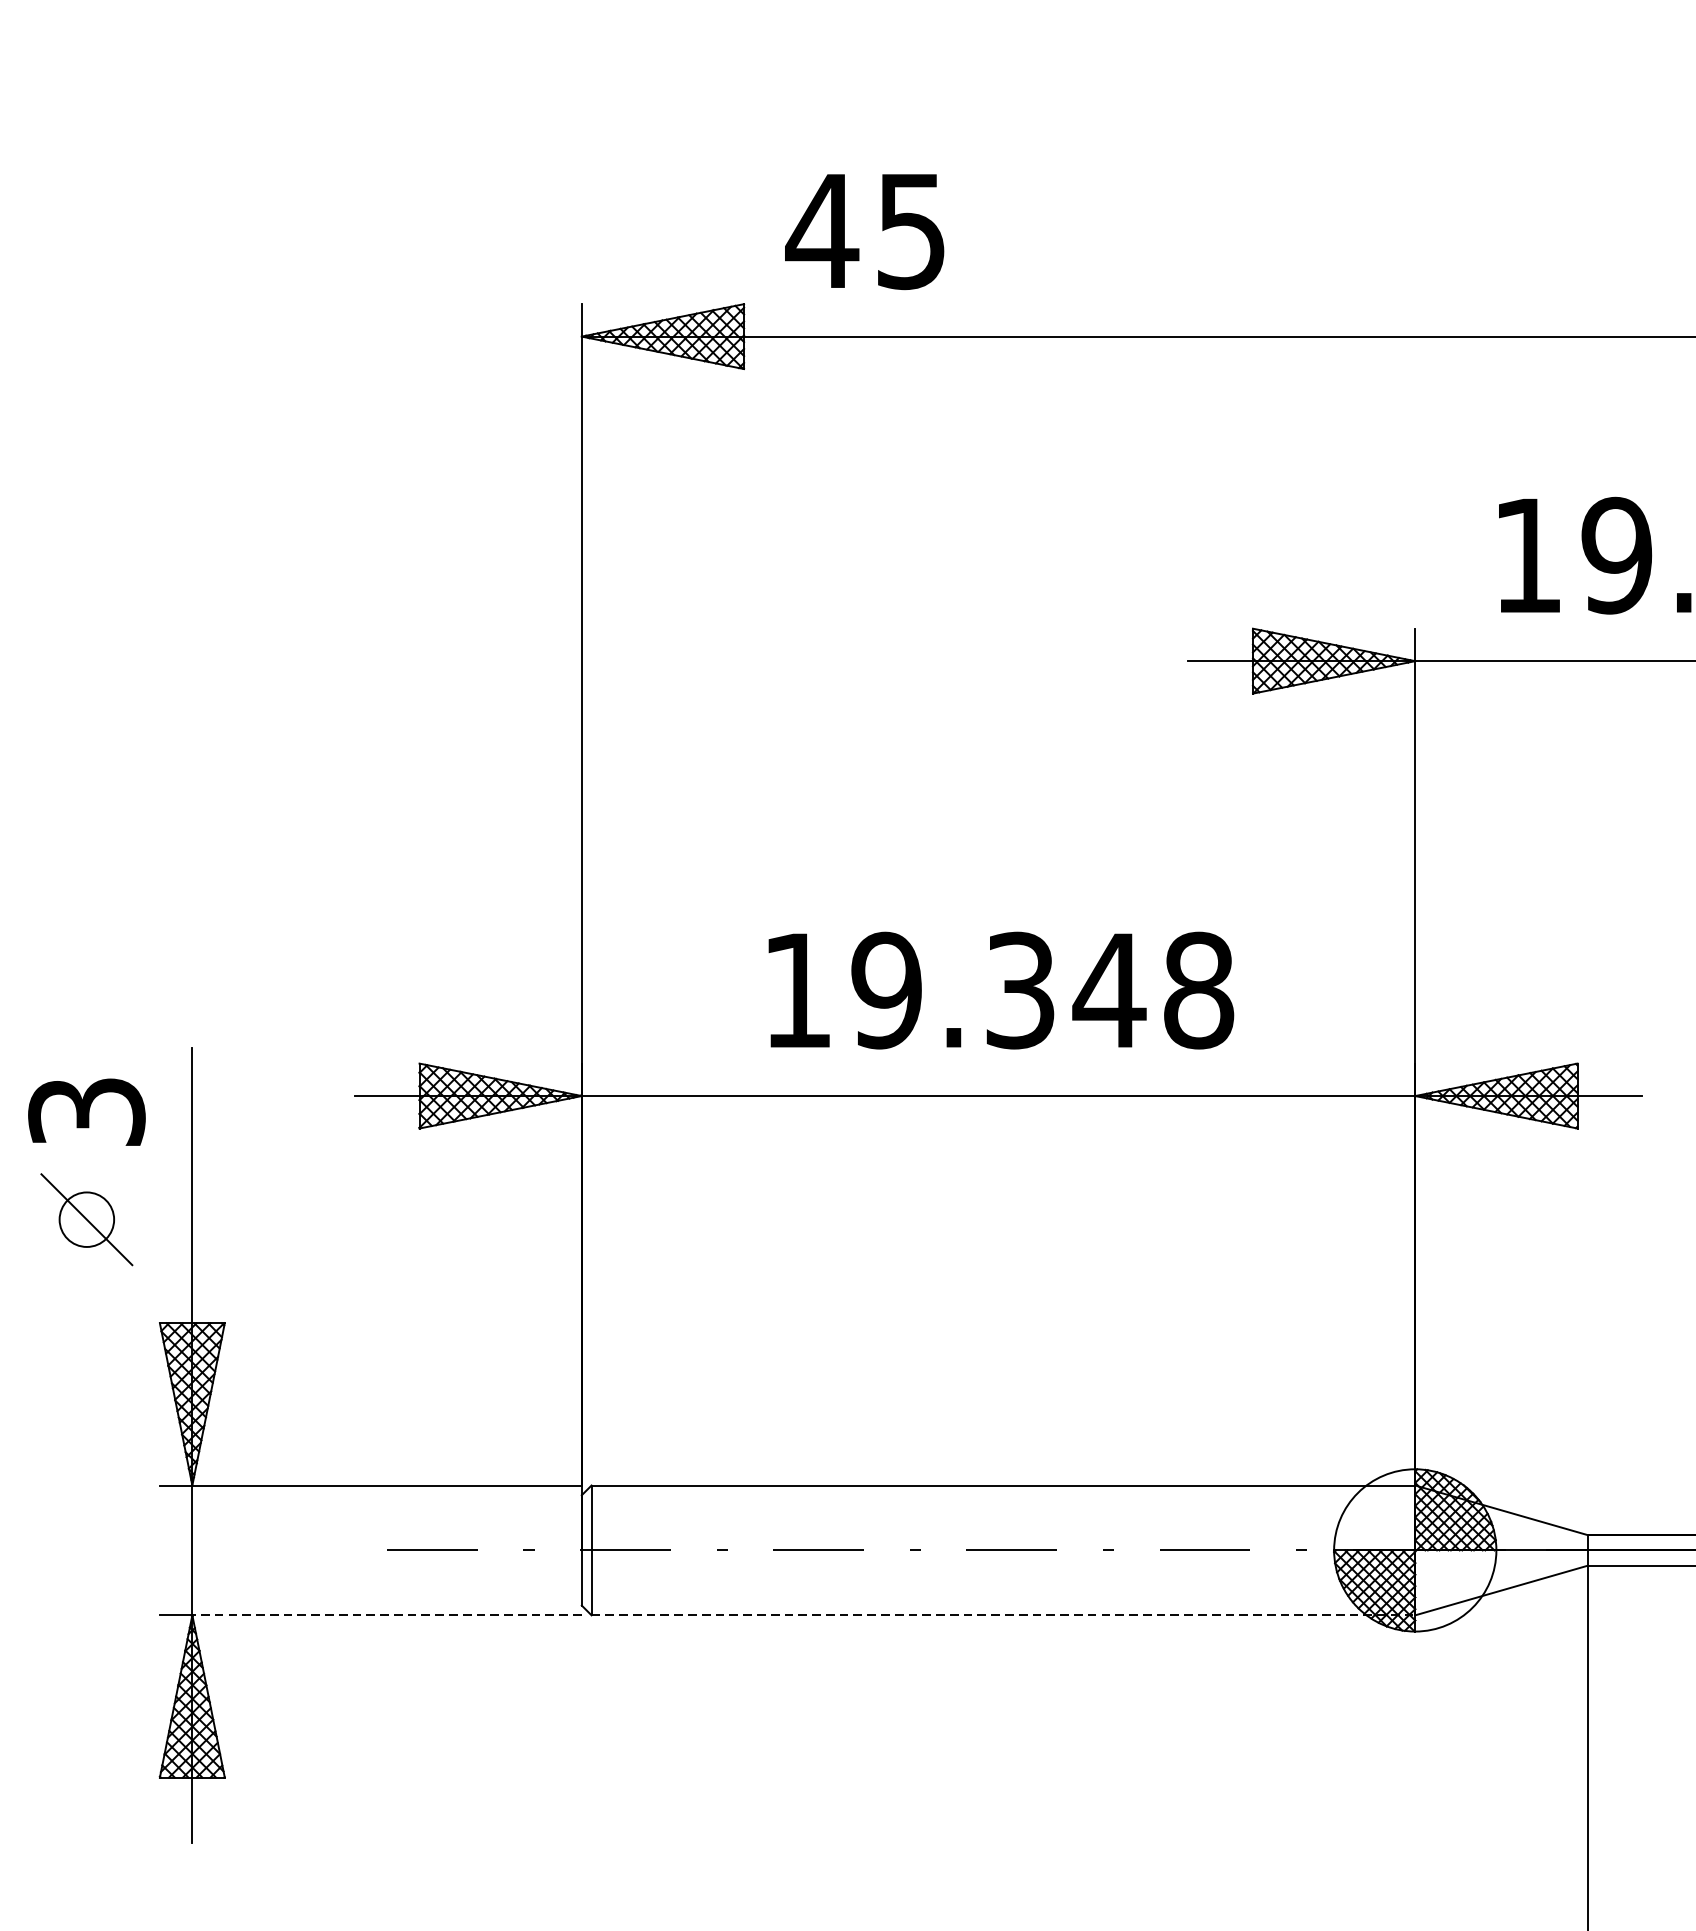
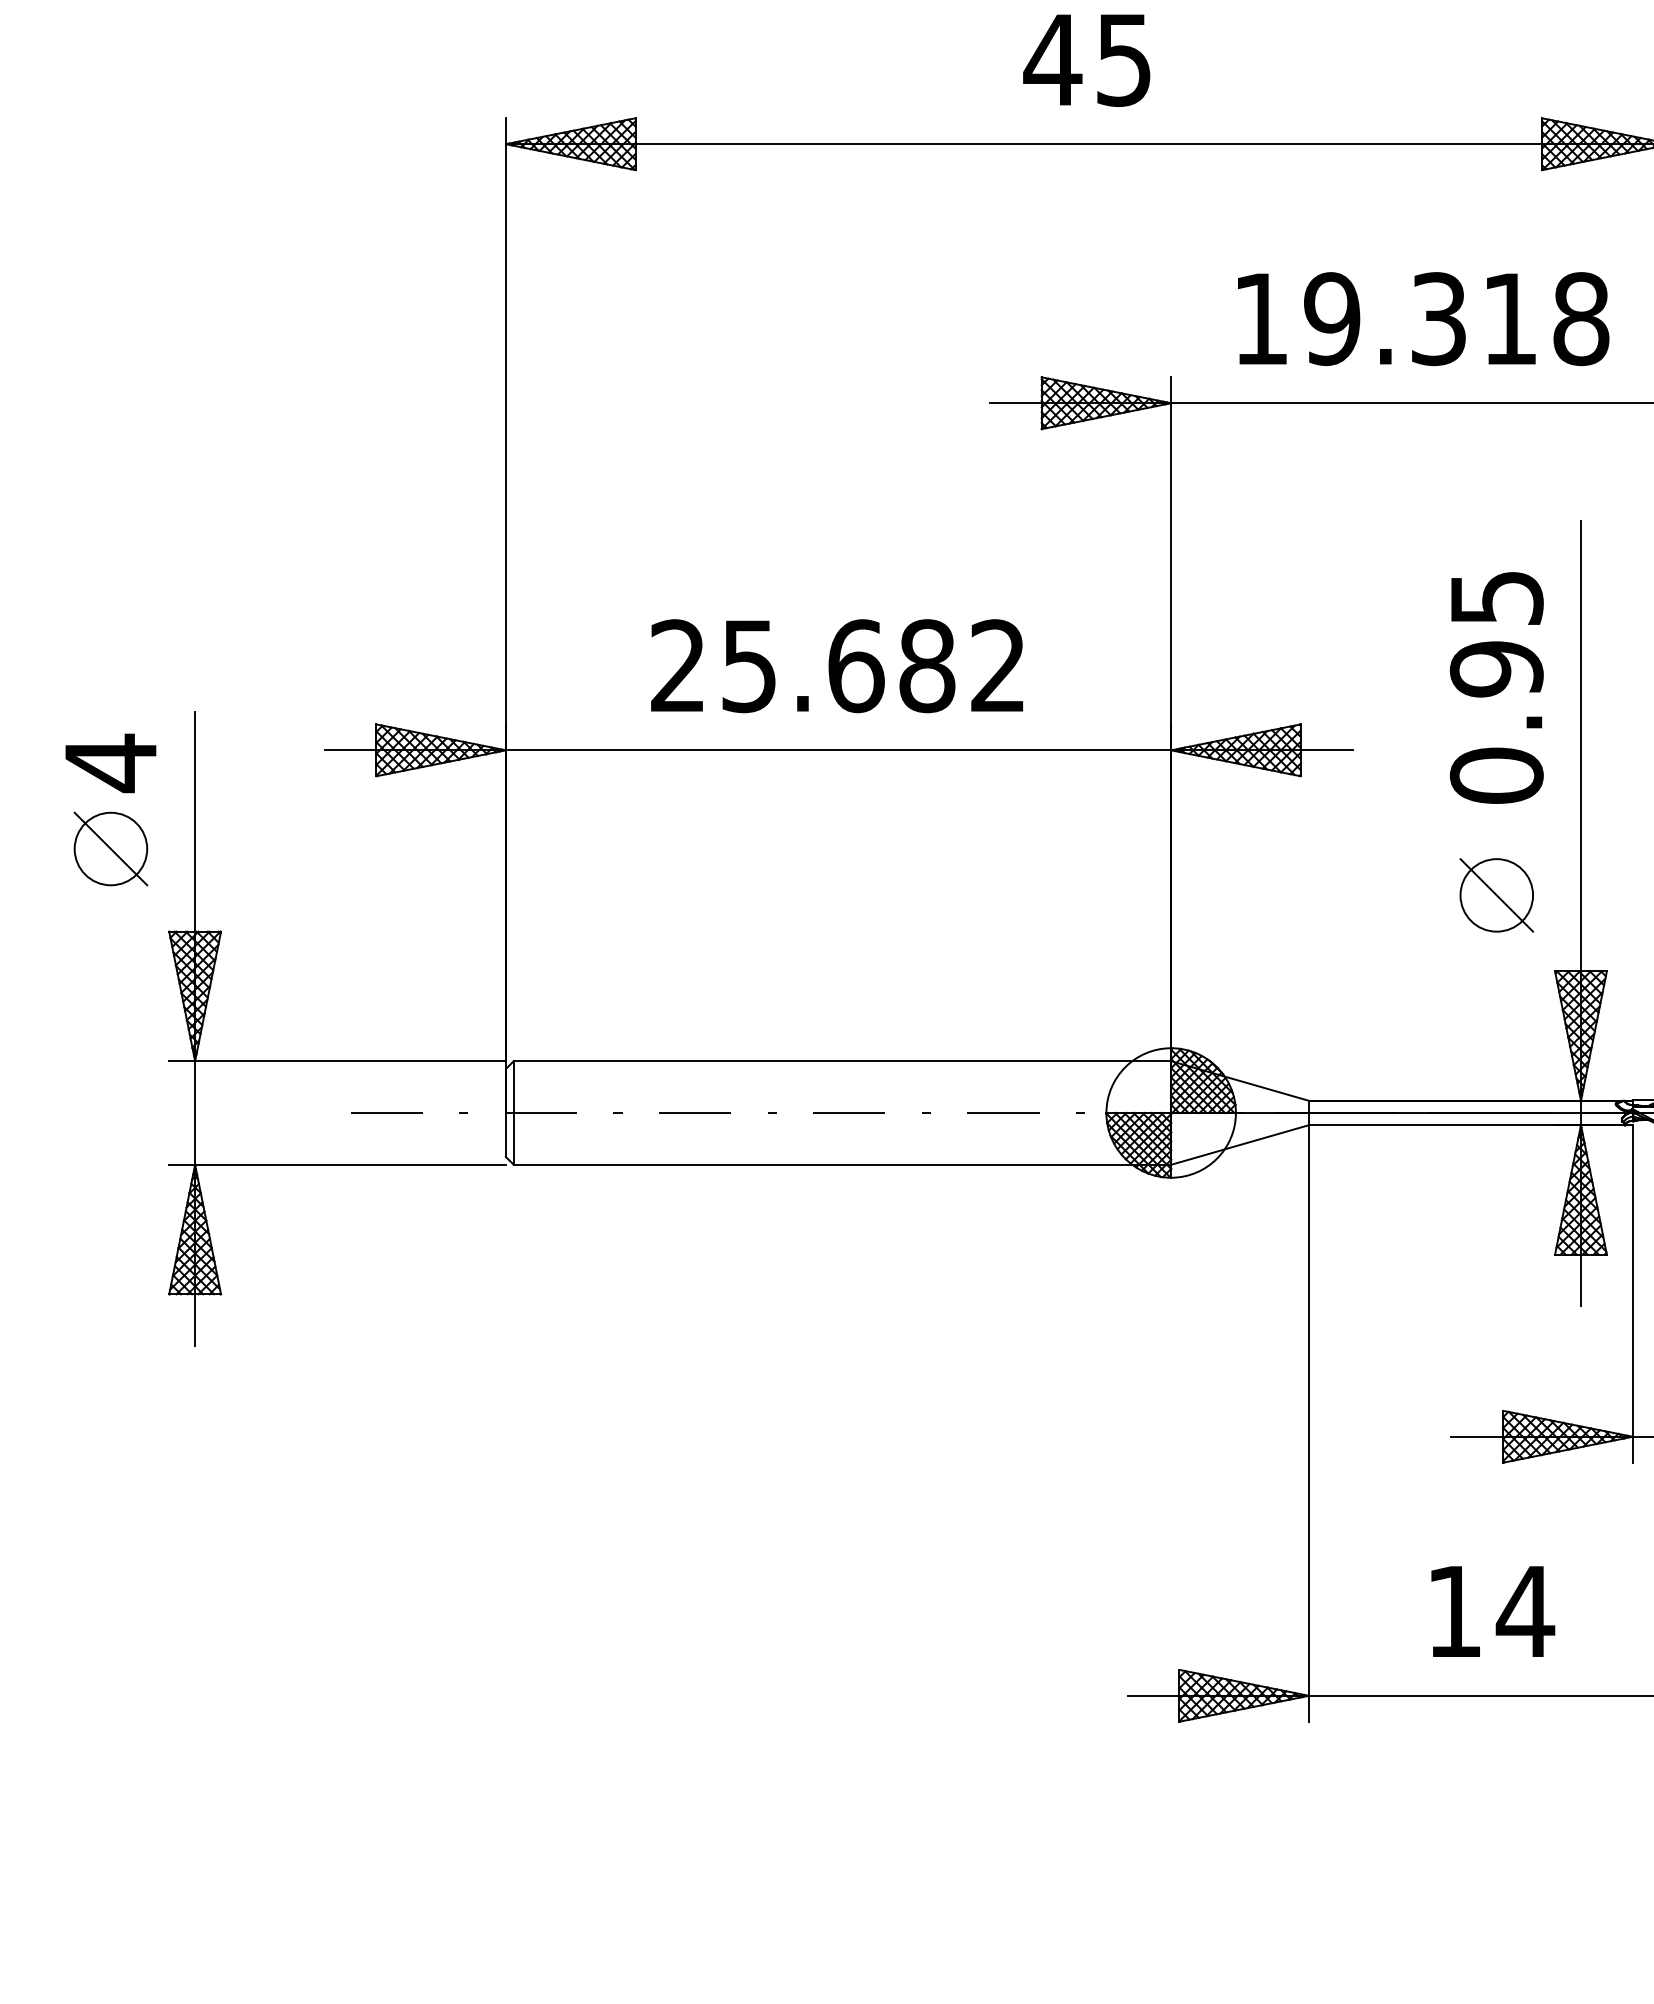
text: (864, 231) -> (1086, 60), moved
text: (998, 991) -> (838, 666), 19.348 -> 25.682
text: (86, 1112) -> (110, 763), 3 -> 4
circle: (86, 1219) -> (110, 848), size x1.67
line: (387, 1614) -> (350, 1164), dashed -> solid
line: (1003, 1614) -> (842, 1164), dashed -> solid

